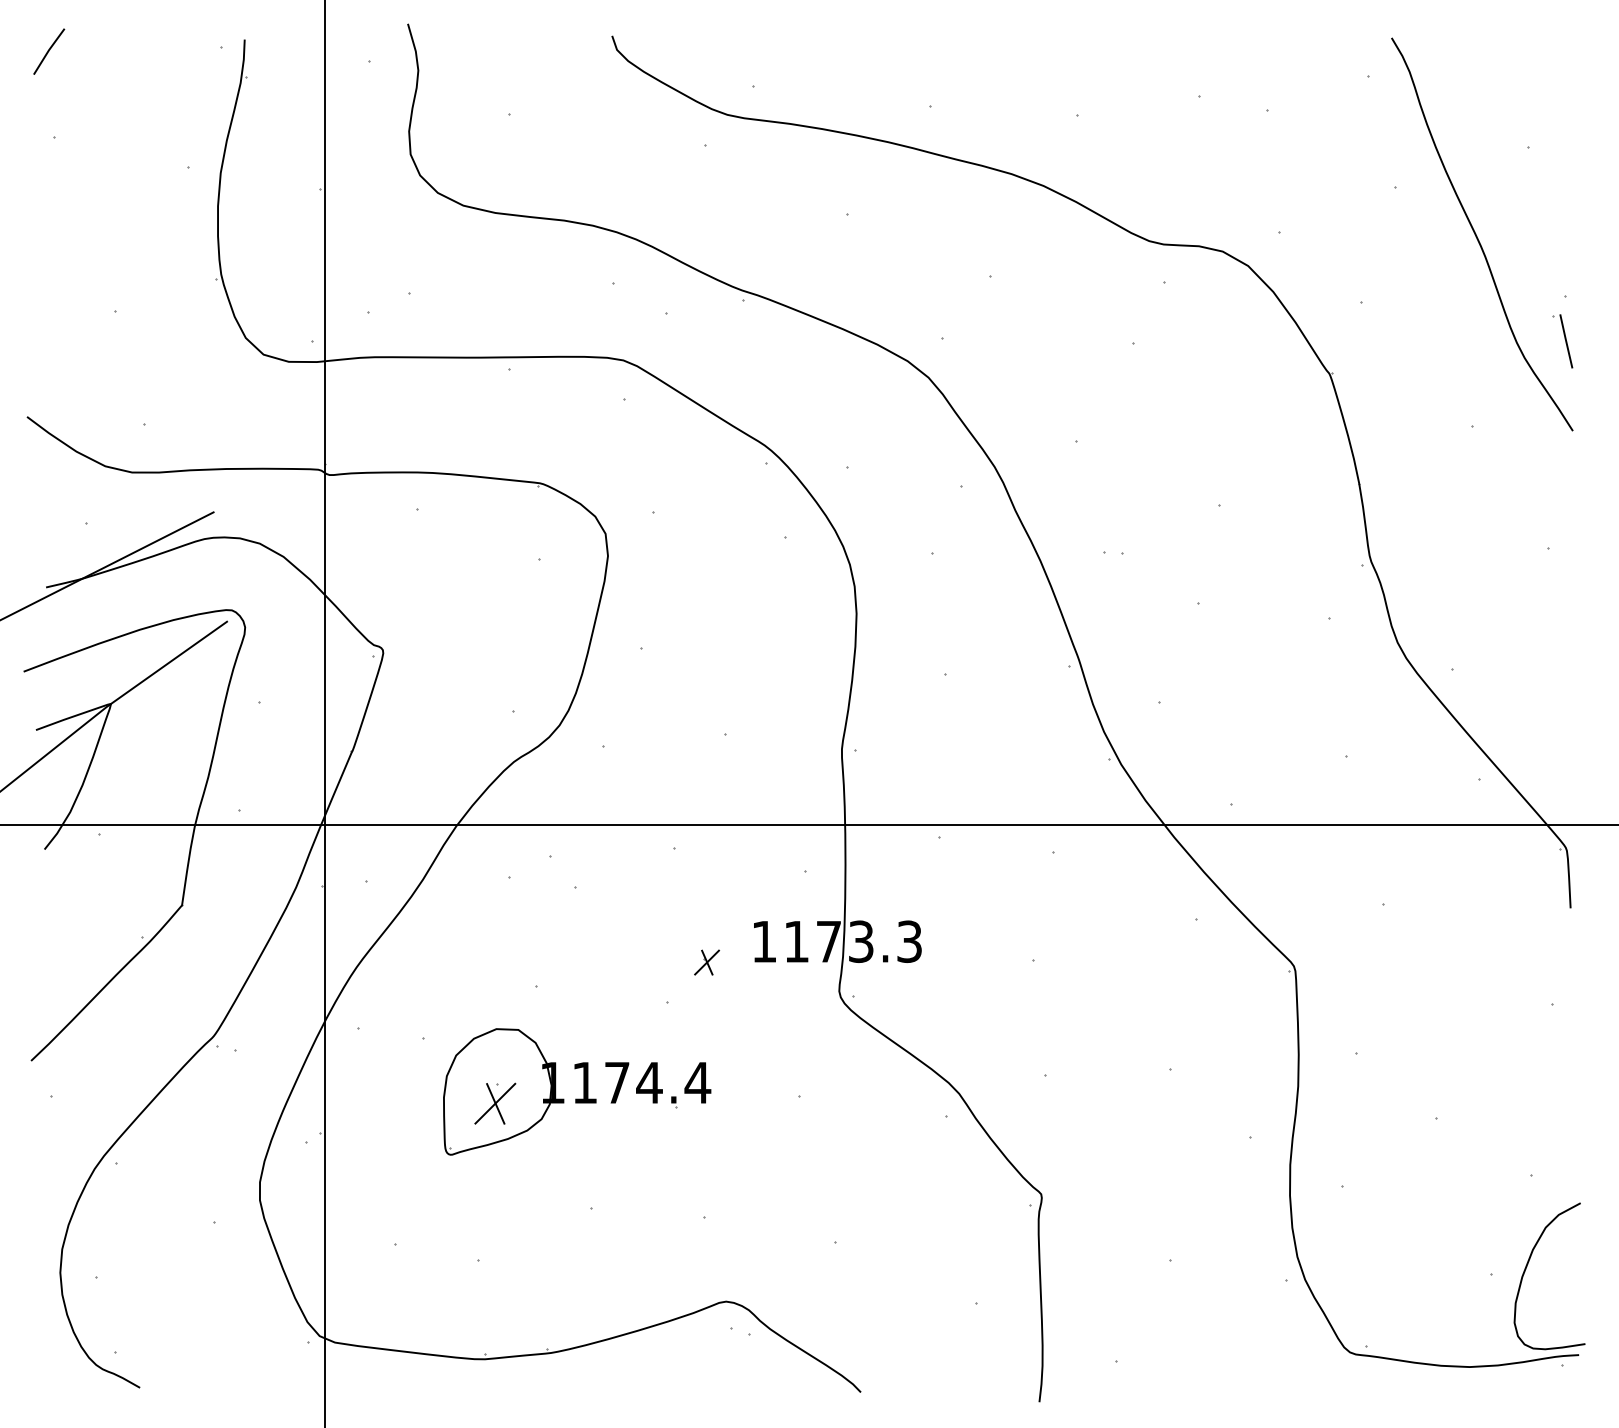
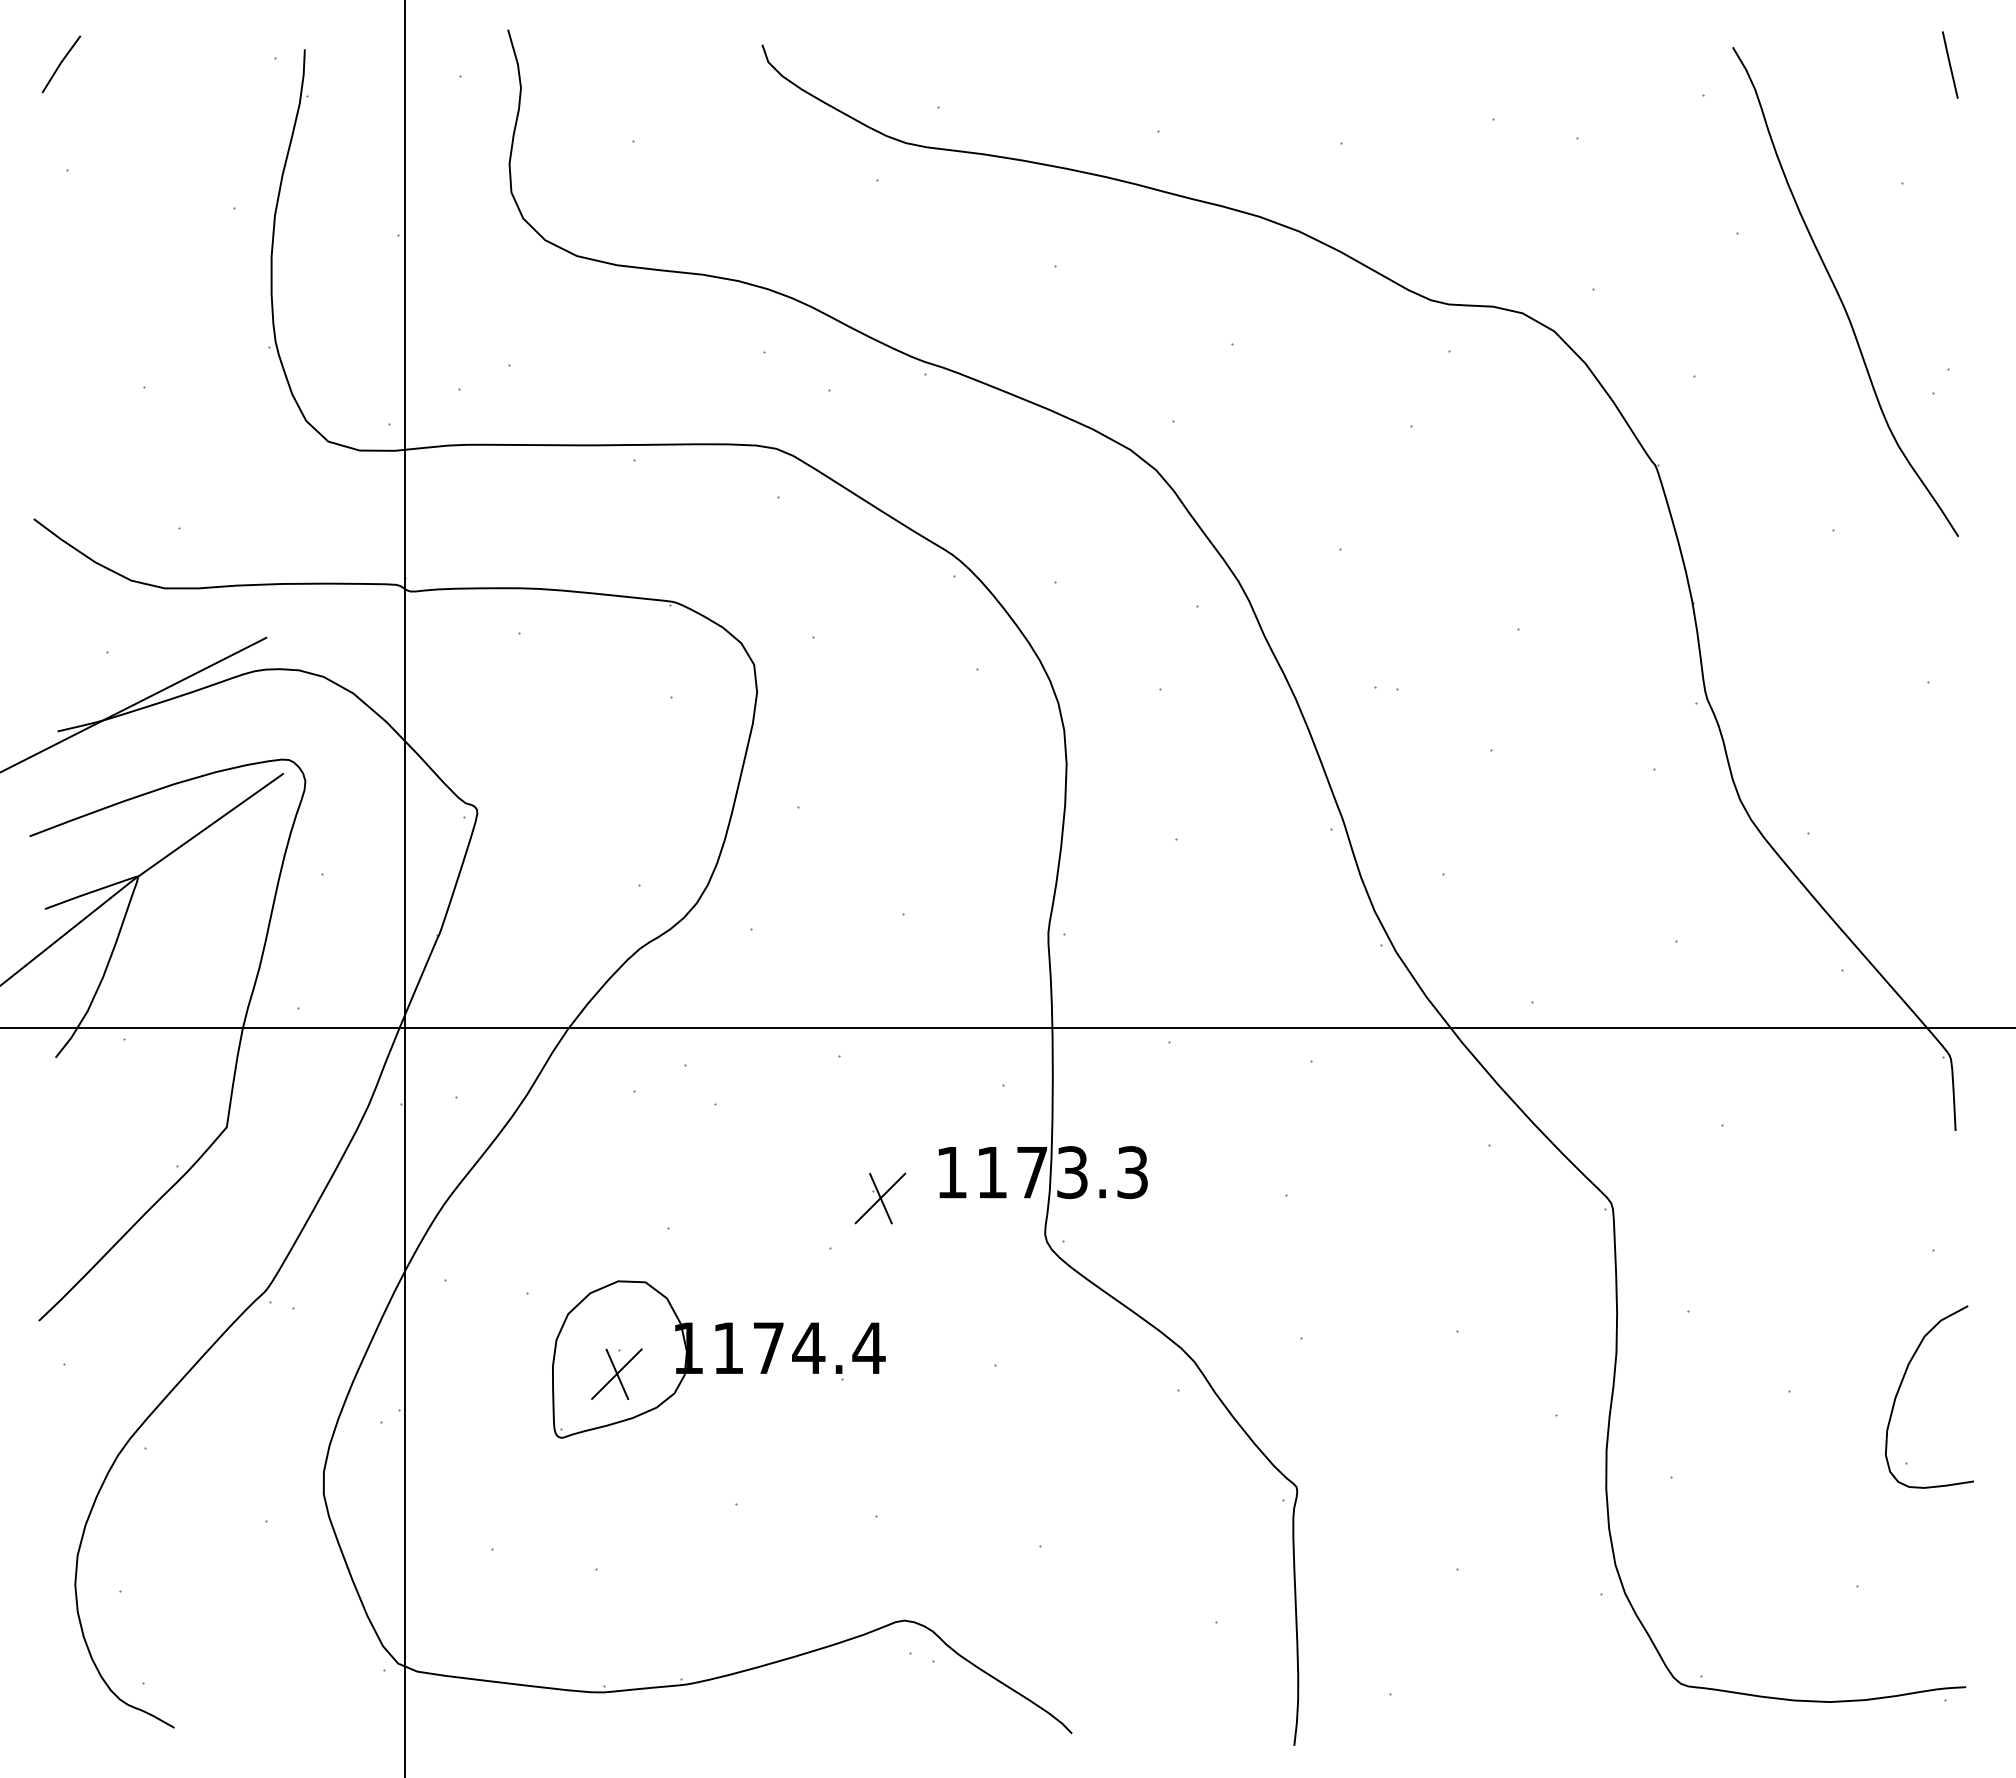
line: (1566, 340) -> (1950, 64), moved
part: (707, 962) -> (880, 1198), size x1.67
curve: (1527, 1265) -> (1902, 1383), moved

